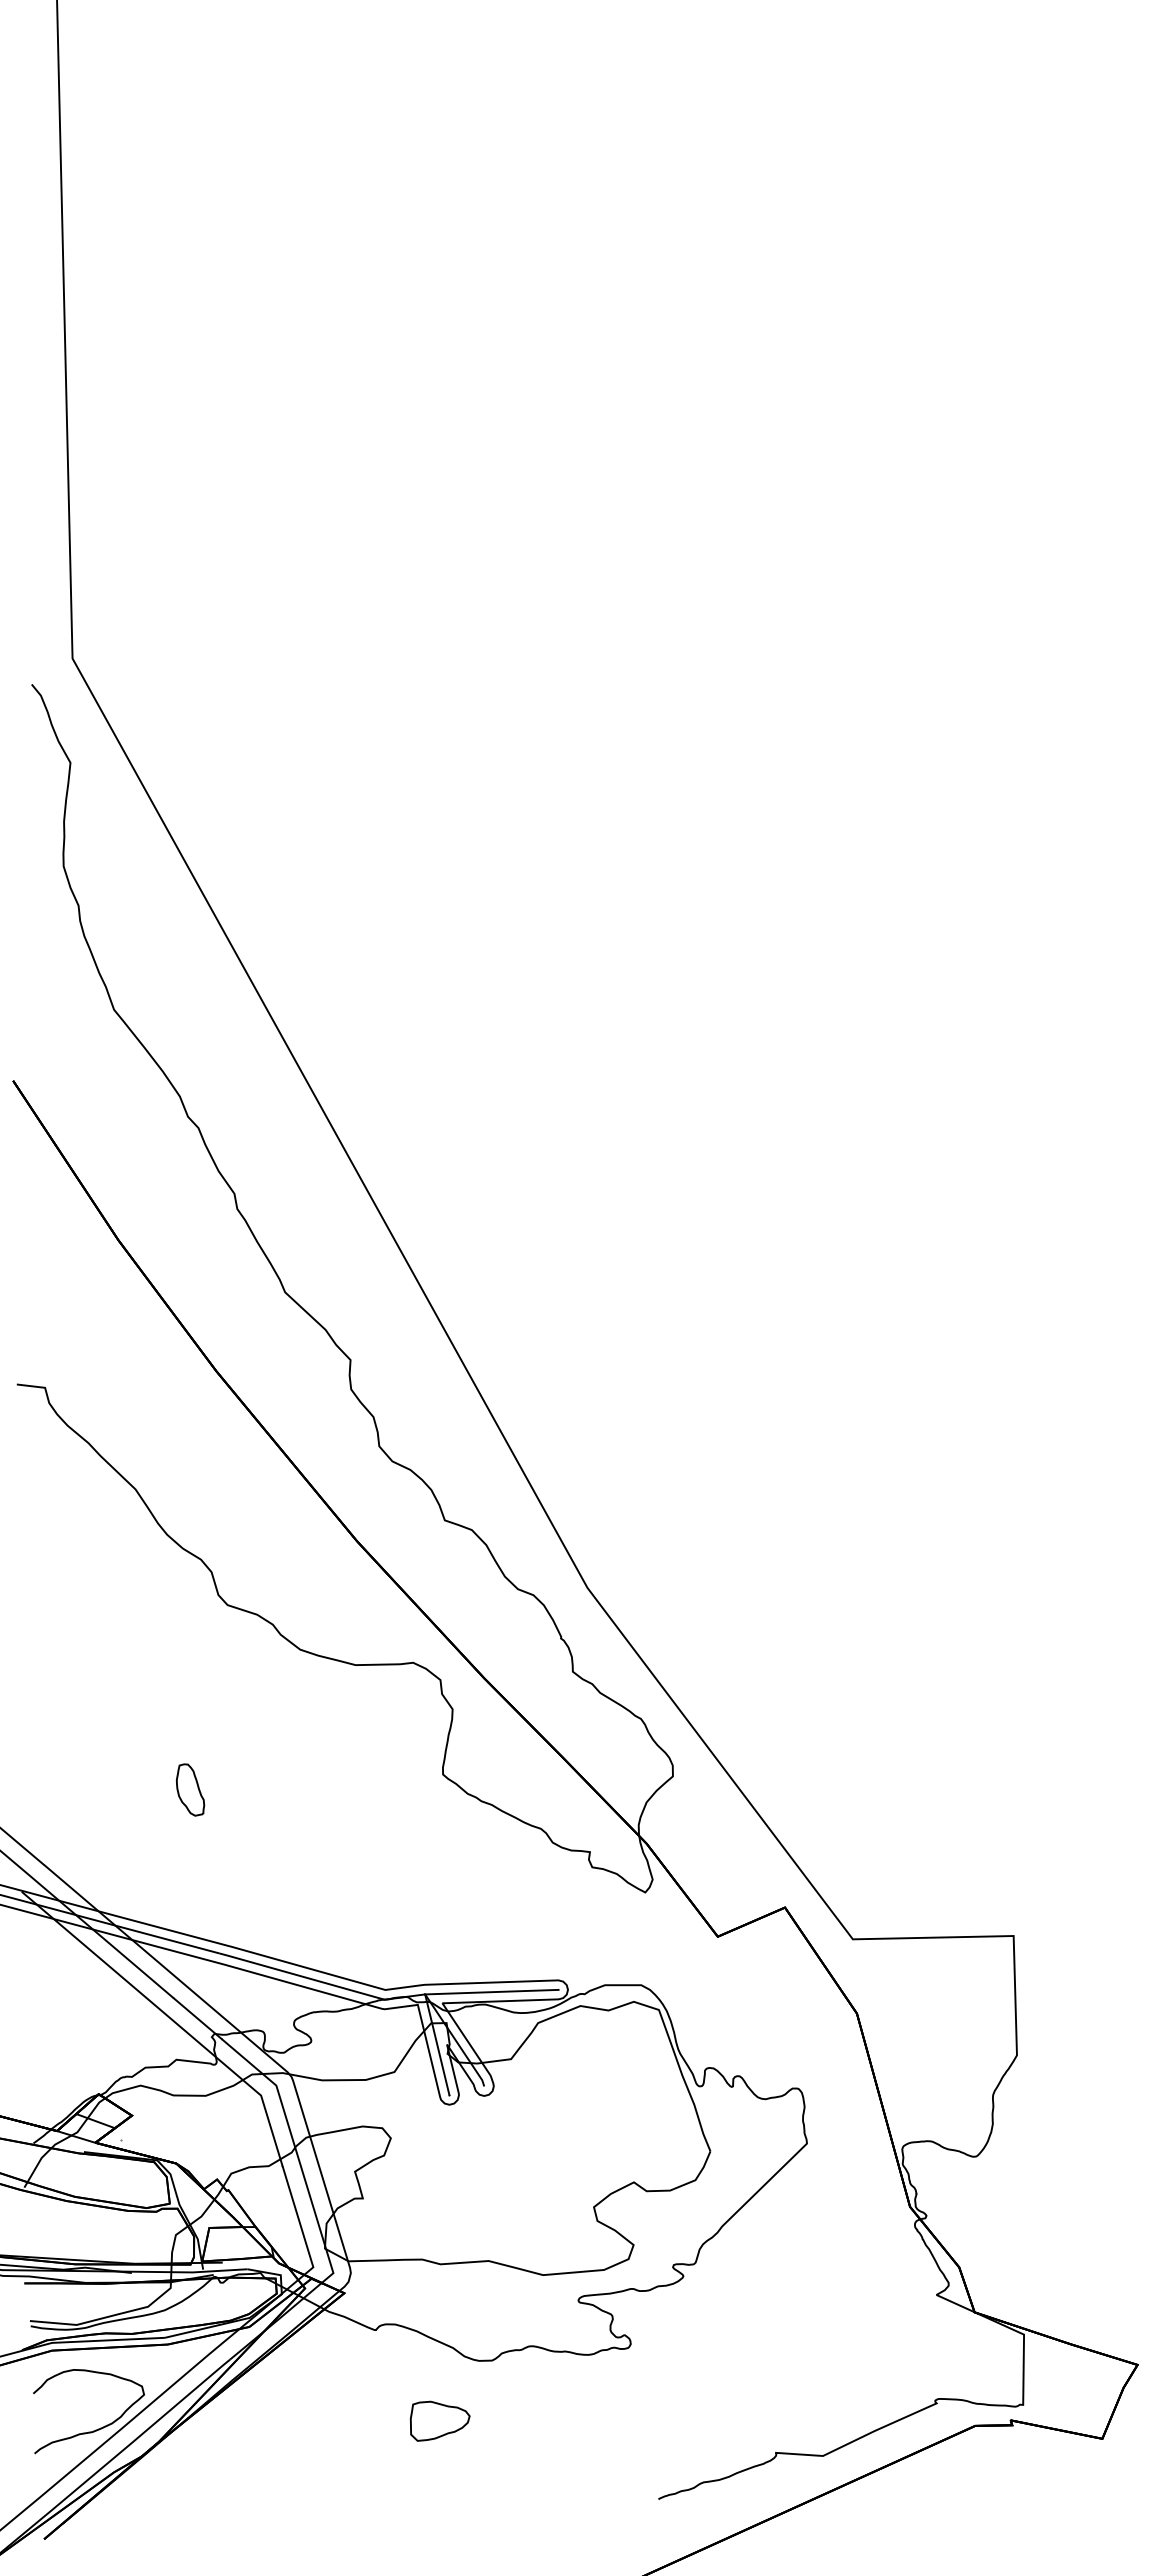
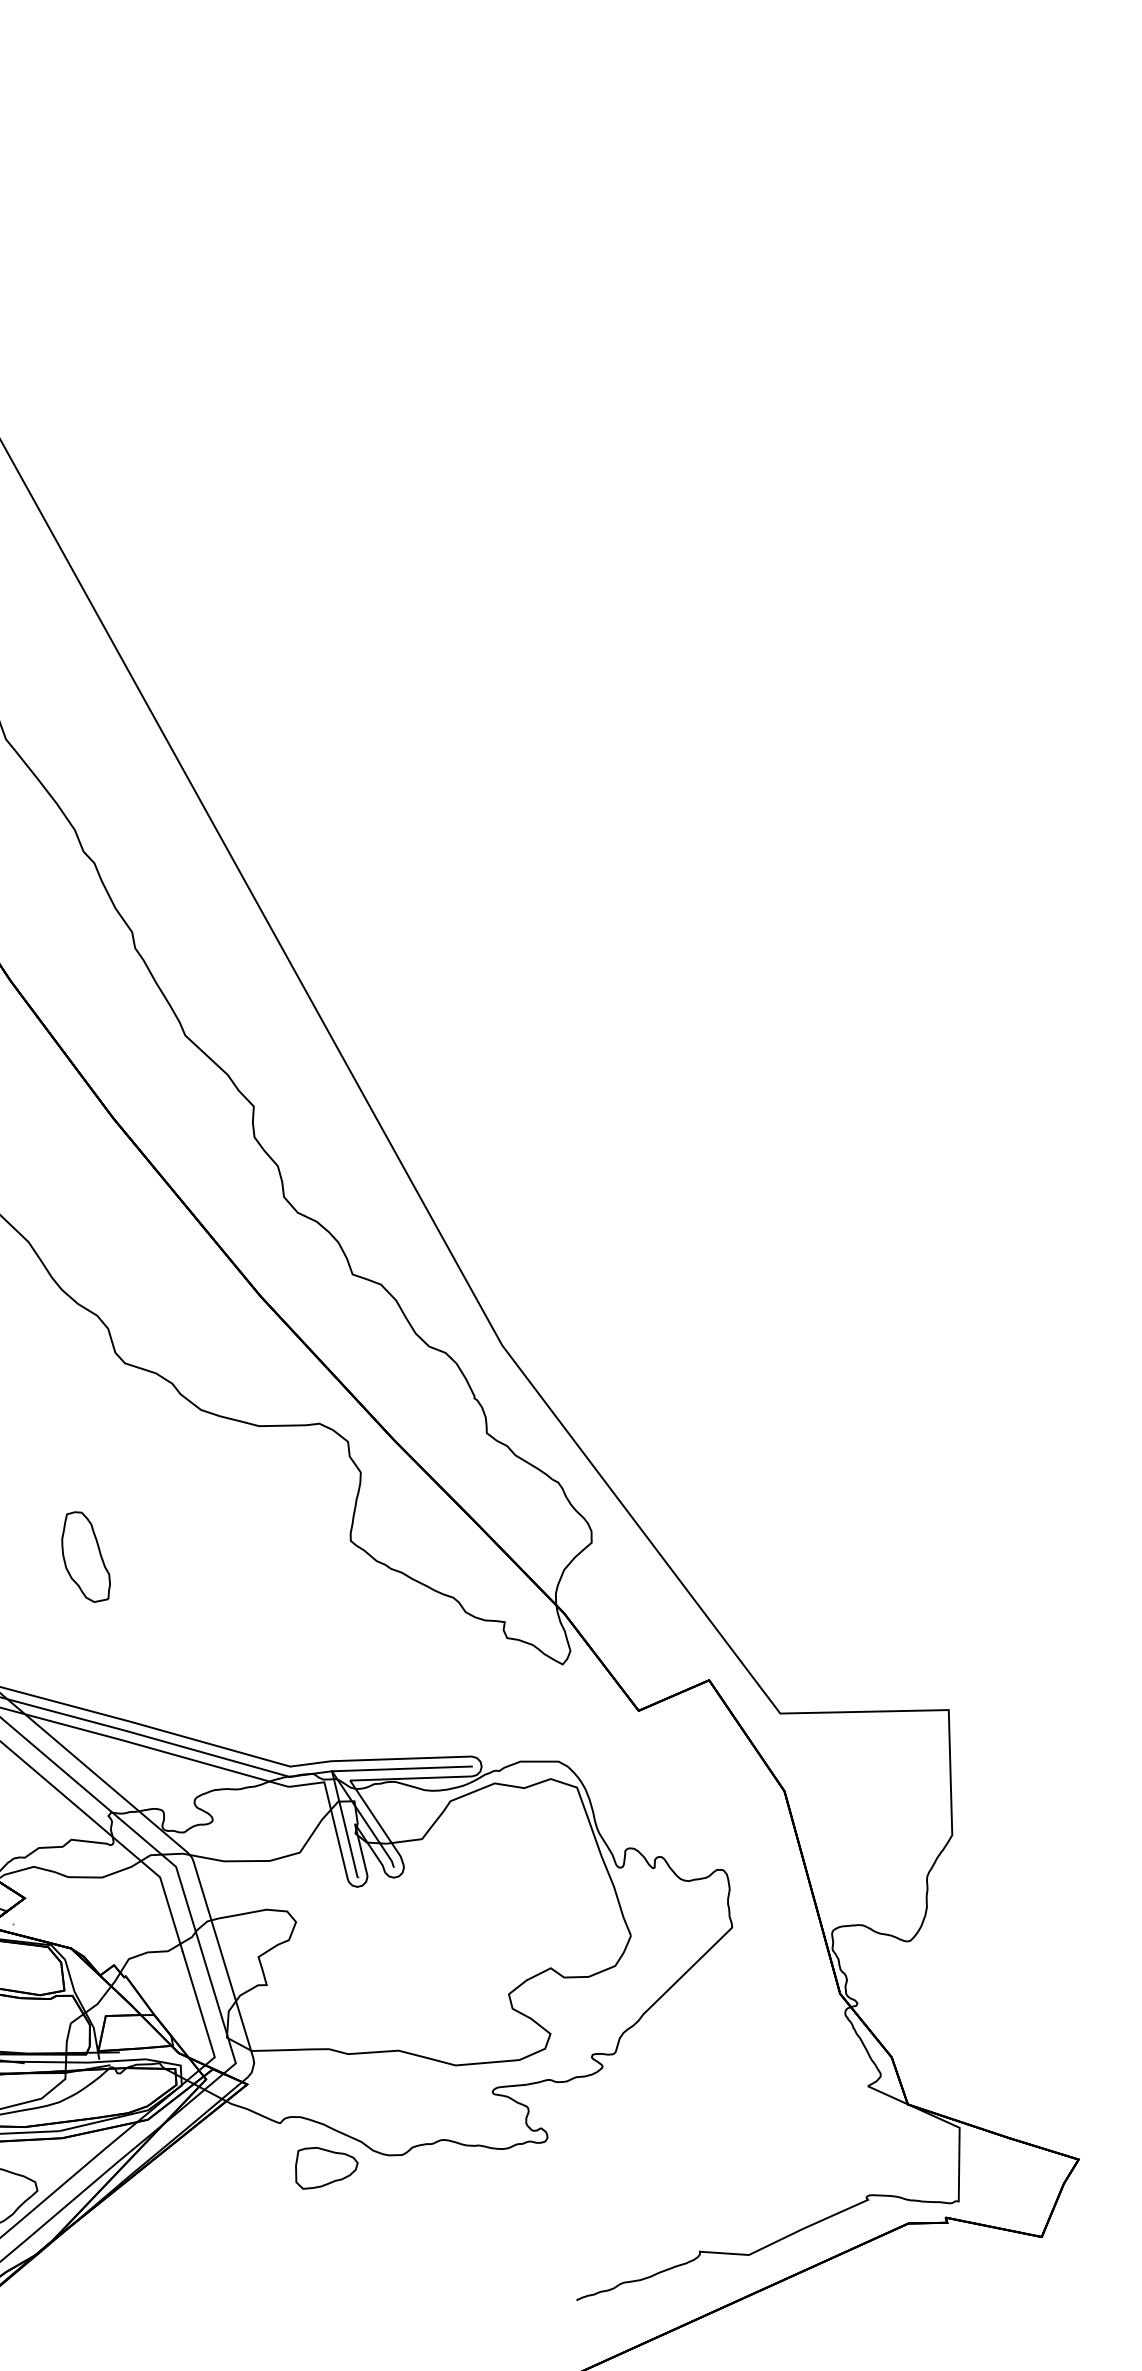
part: (190, 1789) -> (86, 1556), size x1.67
part: (439, 2420) -> (326, 2167), moved

